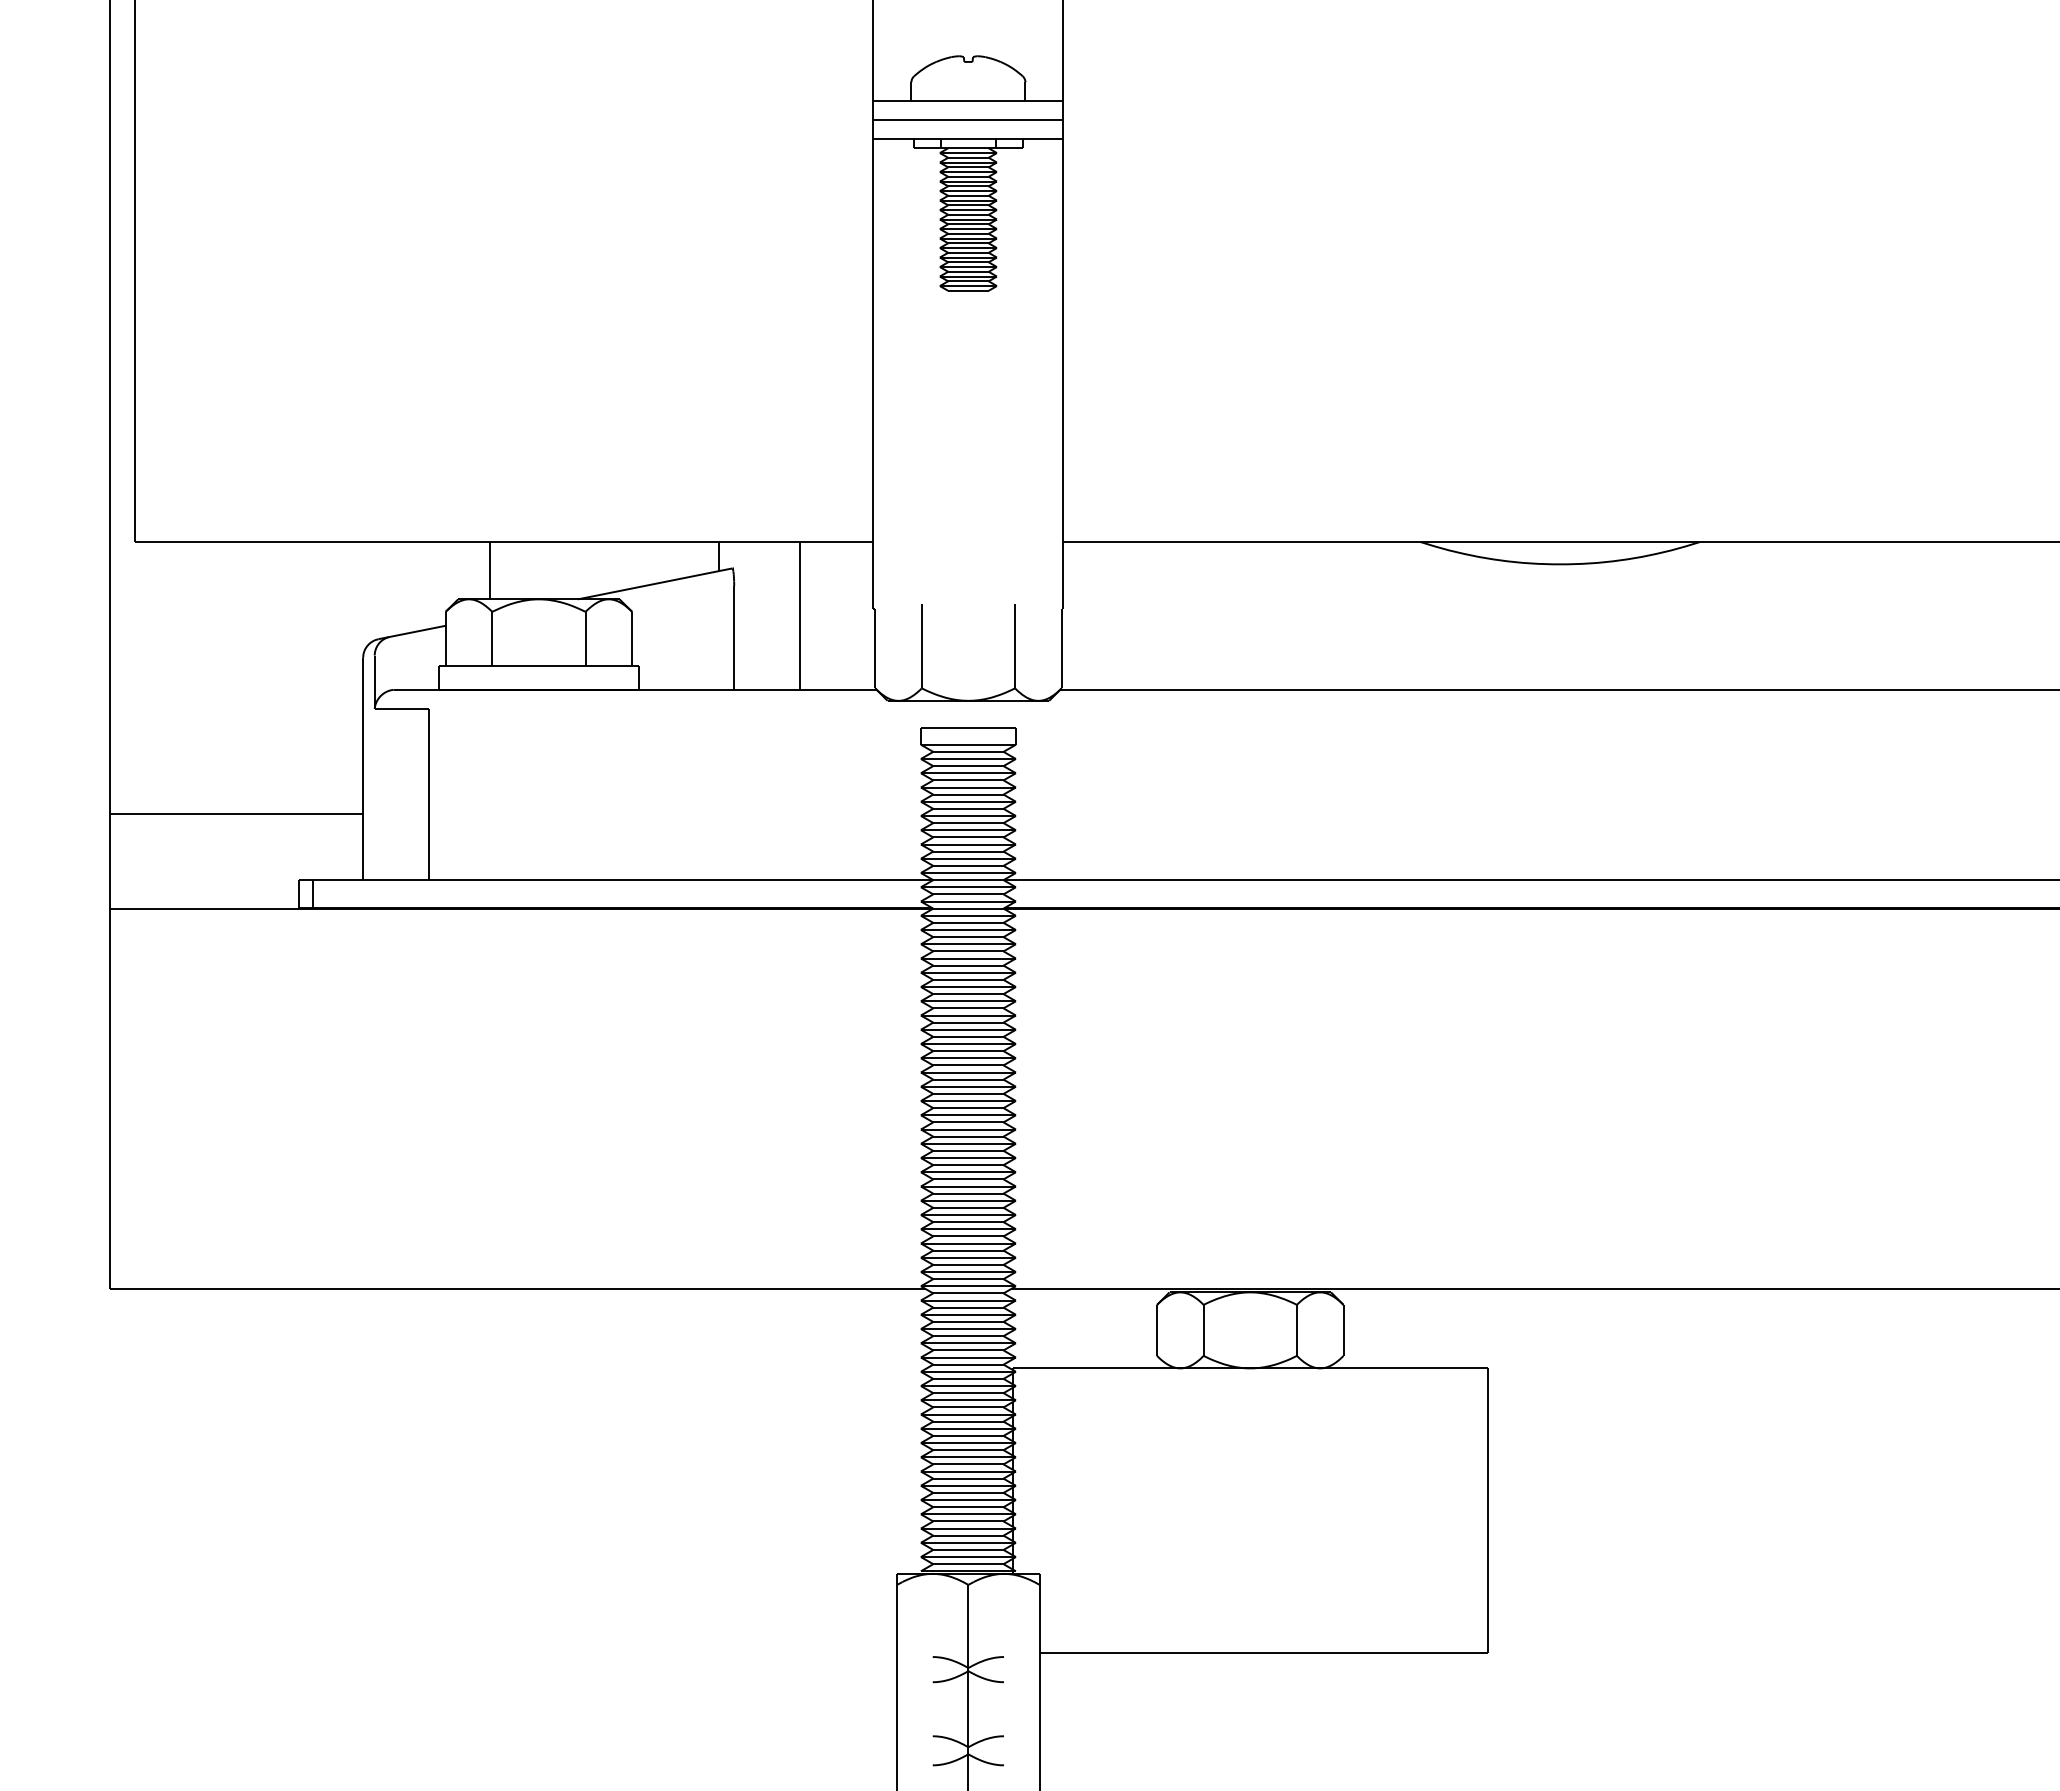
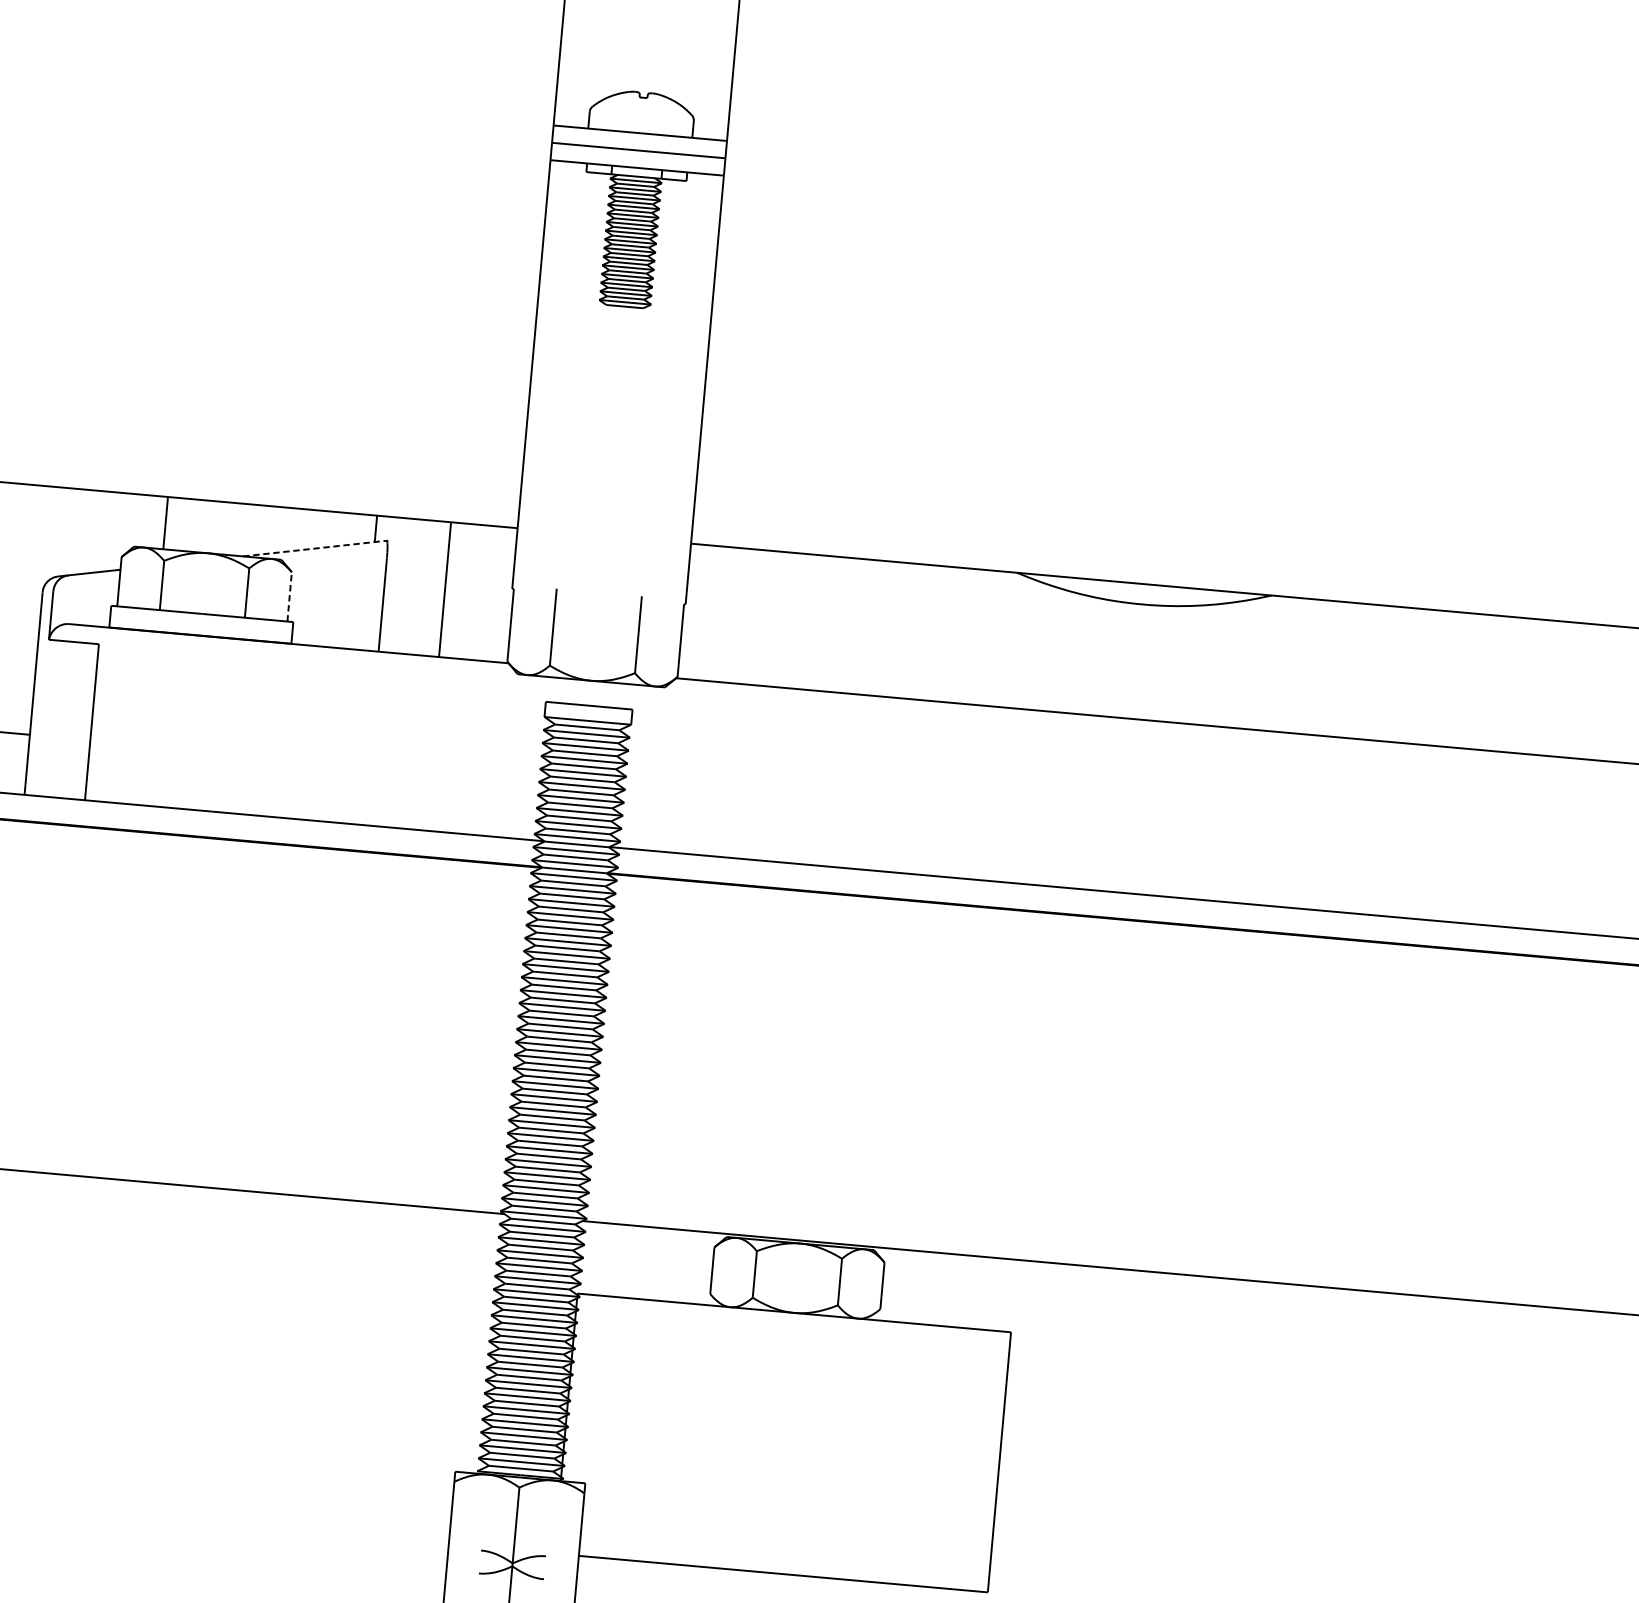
line: (655, 583) -> (315, 548), solid -> dashed
line: (632, 638) -> (289, 596), solid -> dashed

